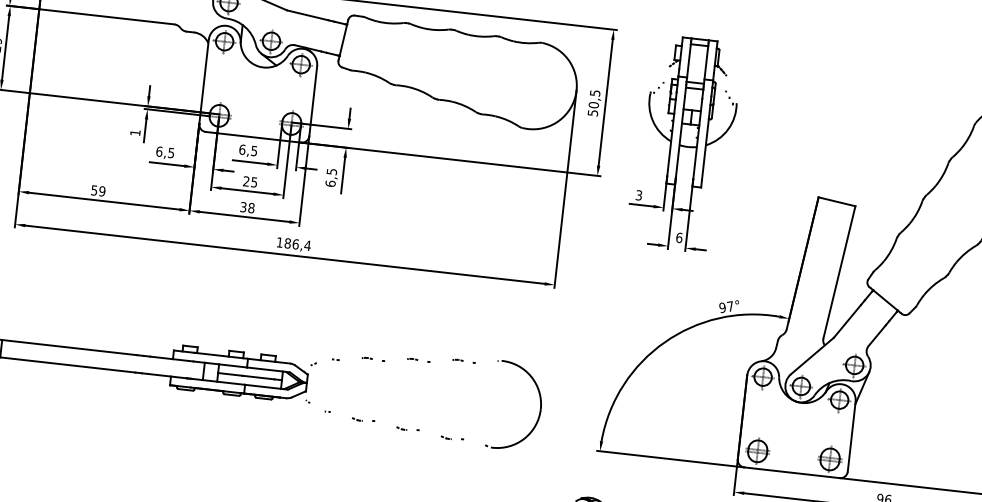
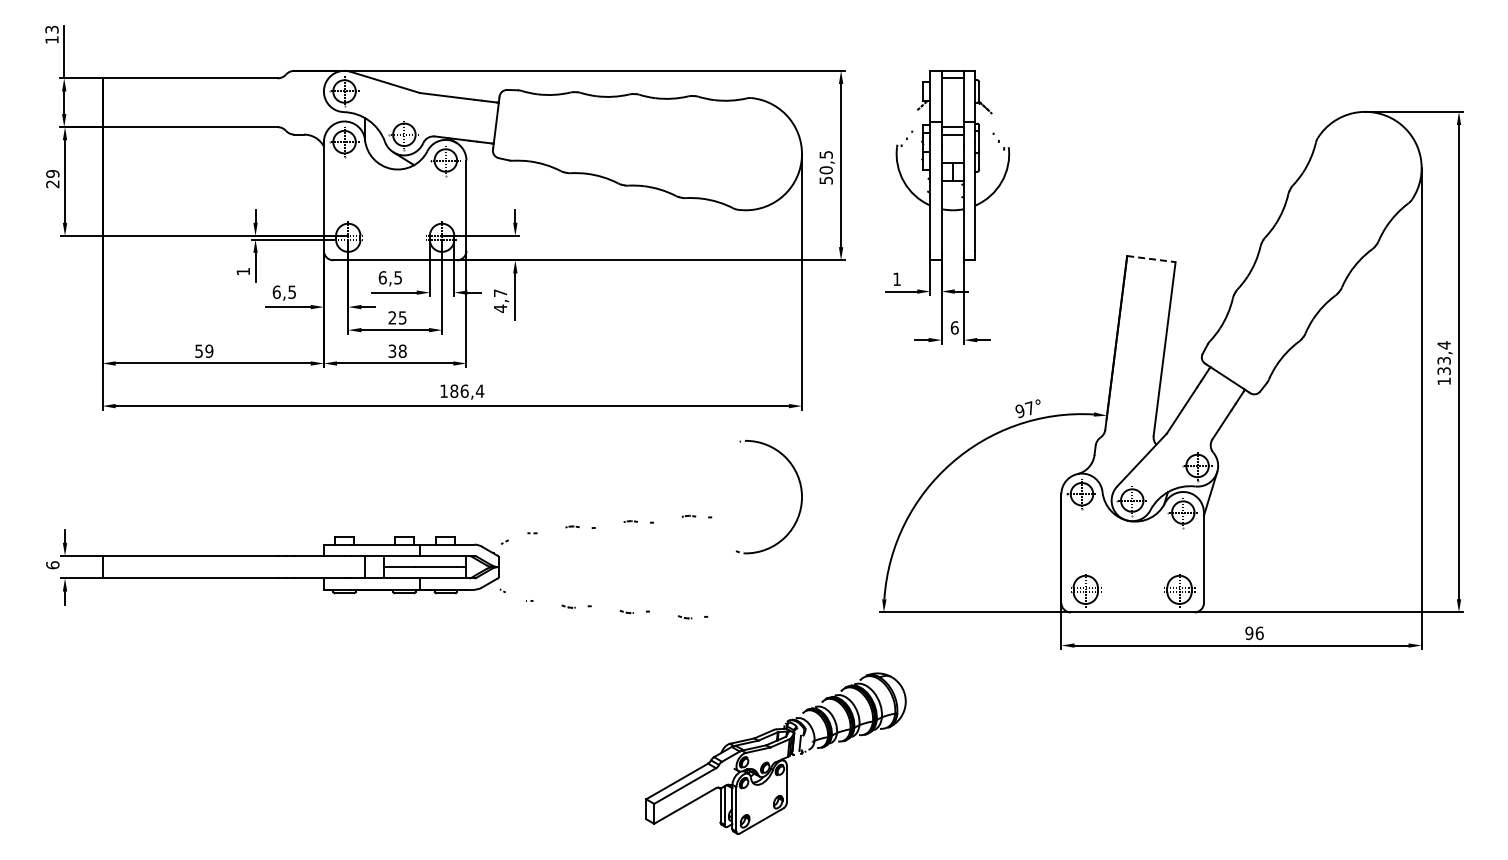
text: (331, 178) -> (500, 301), 6,5 -> 4,7
text: (638, 195) -> (896, 279), 3 -> 1
line: (837, 202) -> (1151, 259), solid -> dashed
part: (539, 412) -> (800, 501), moved

